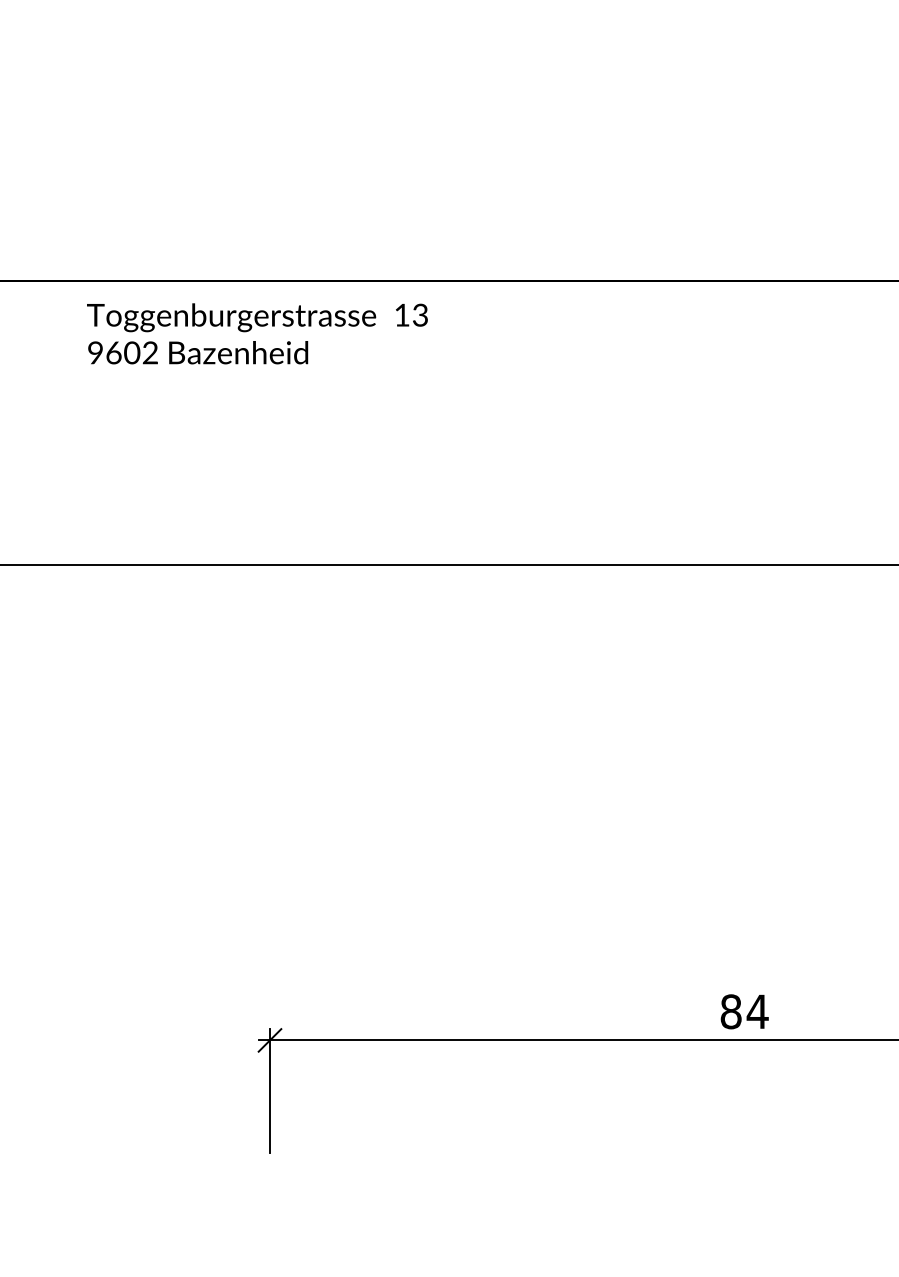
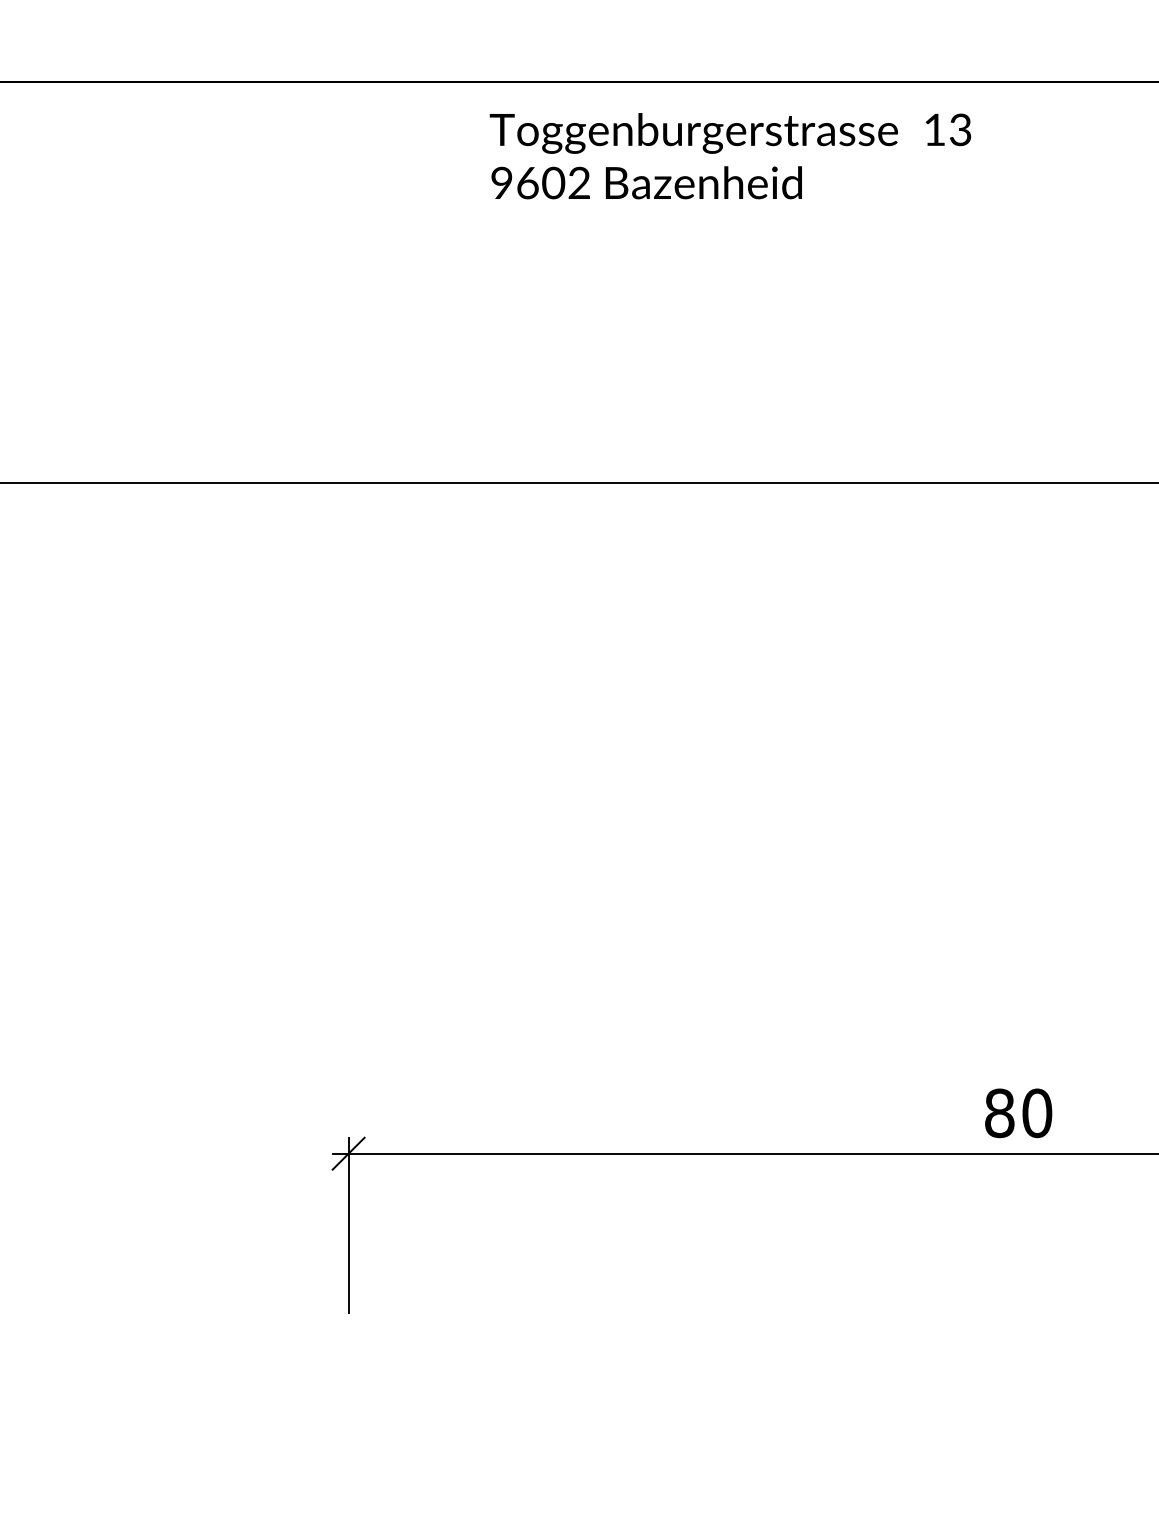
text: (257, 333) -> (730, 155), moved
text: (757, 1011) -> (1036, 1112), 84 -> 80

